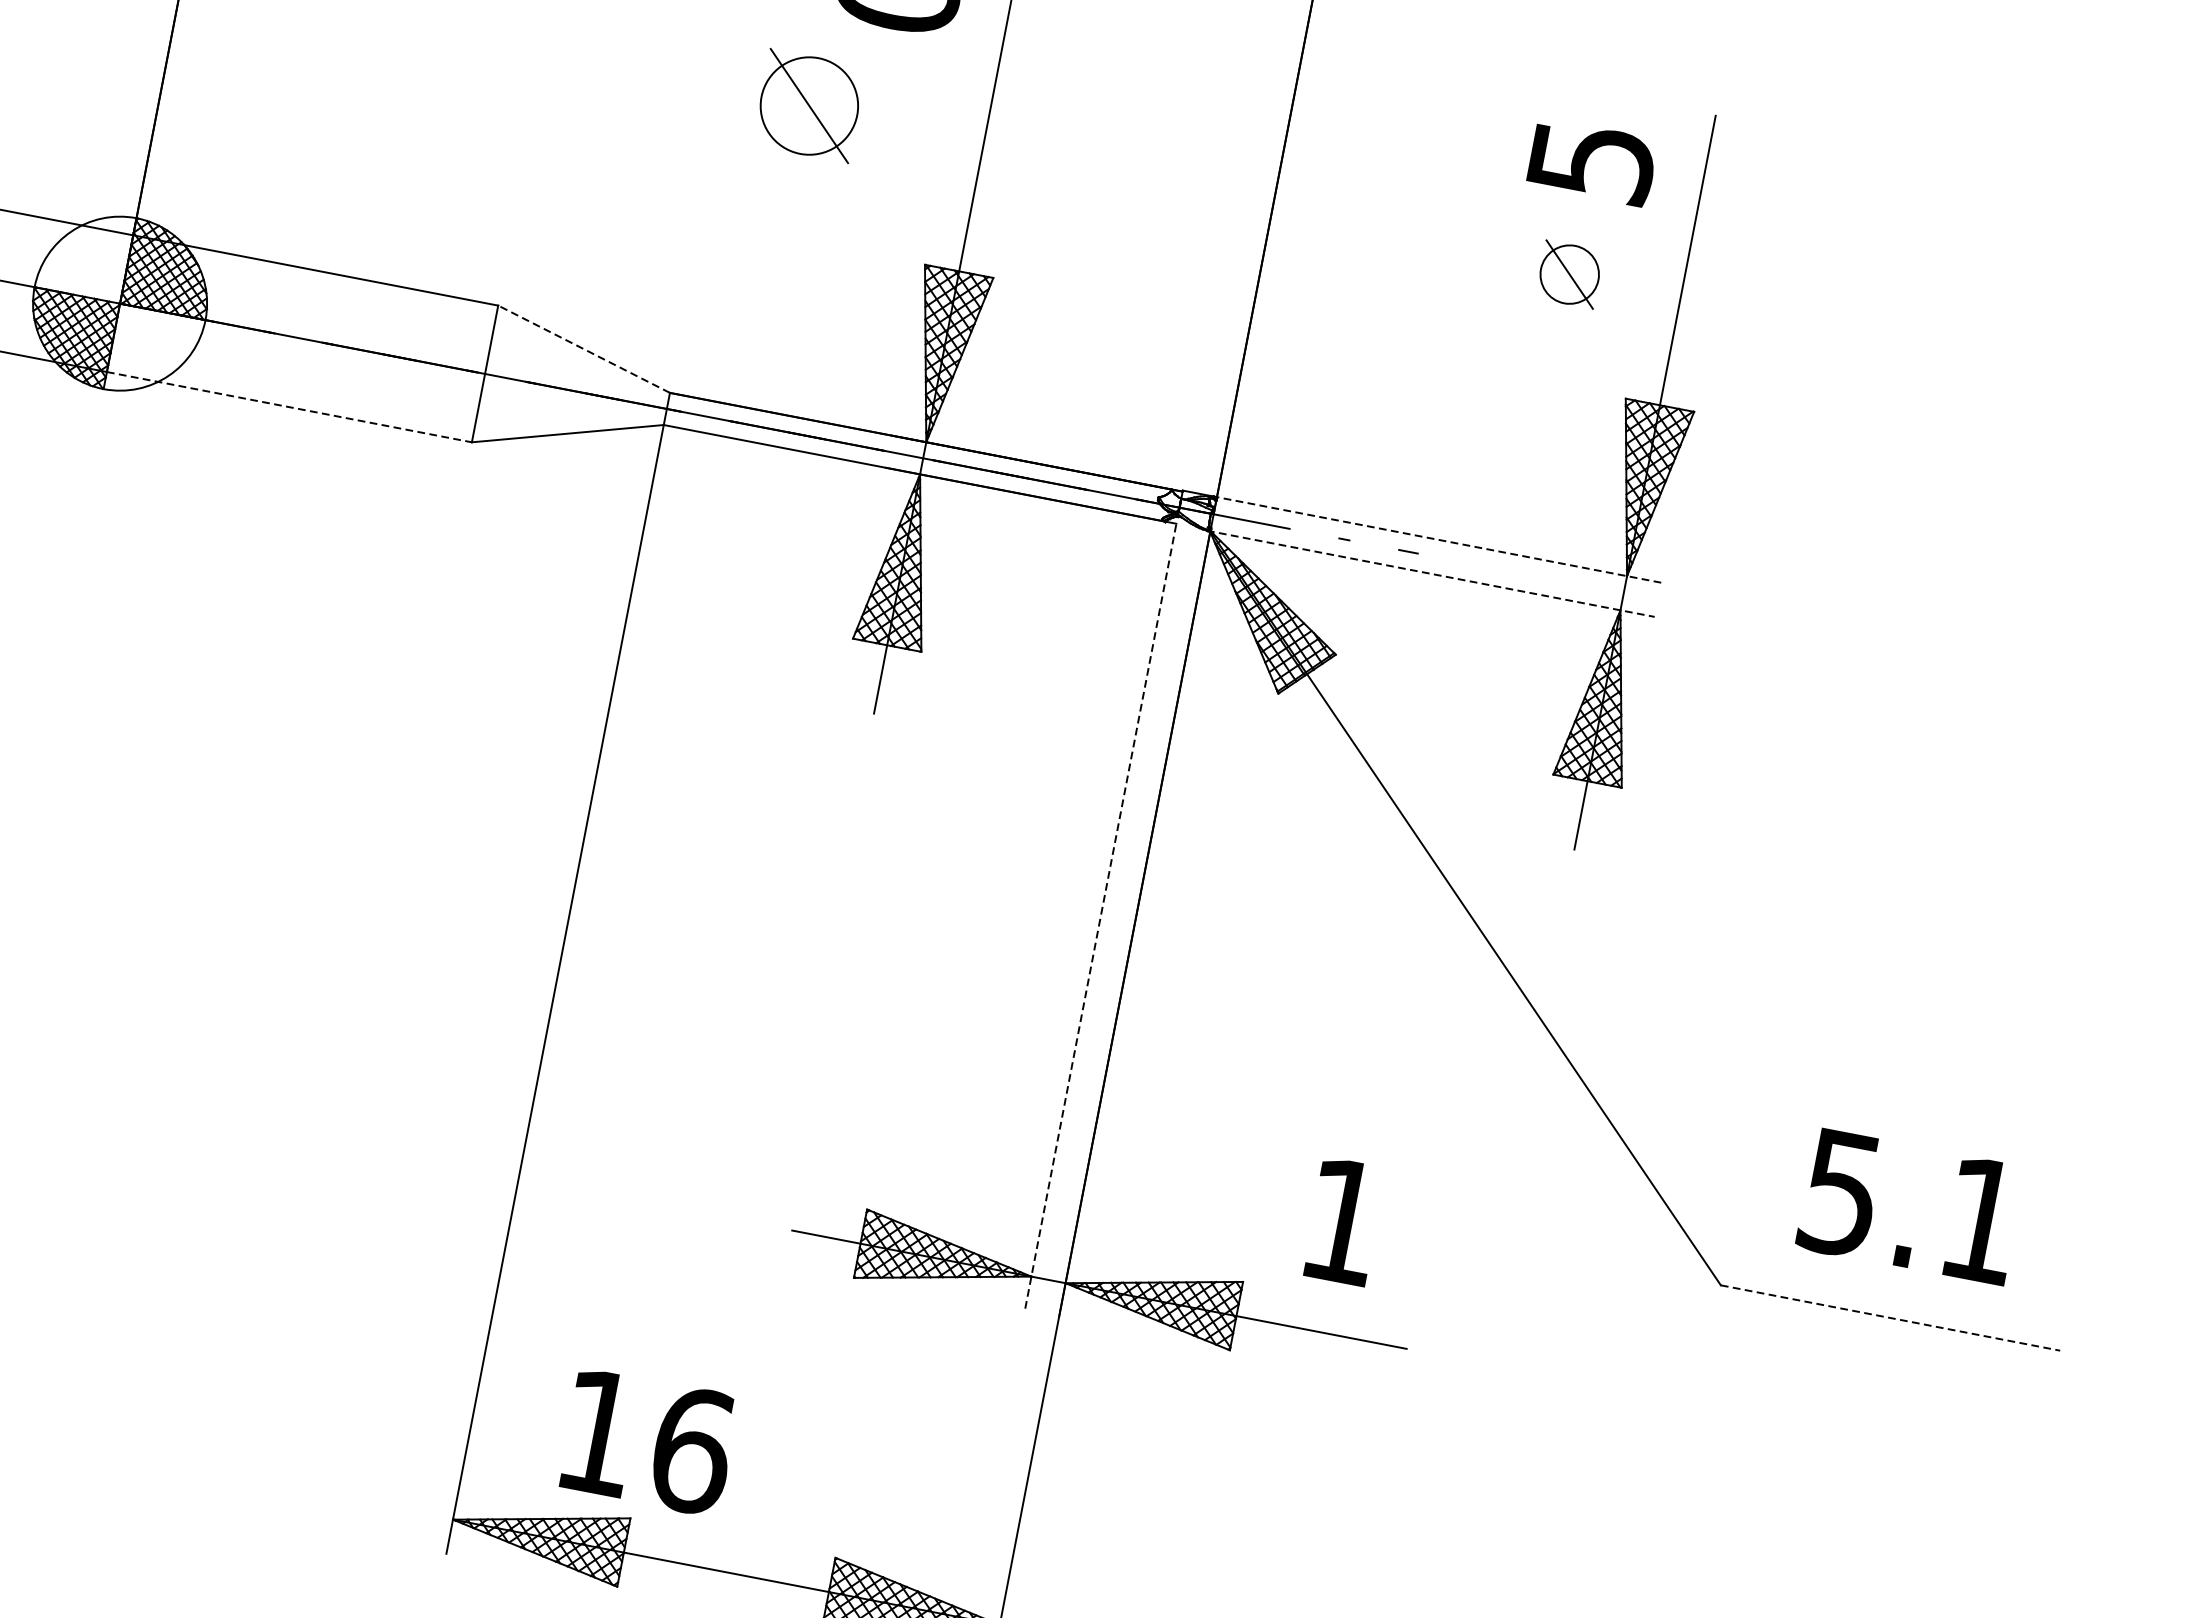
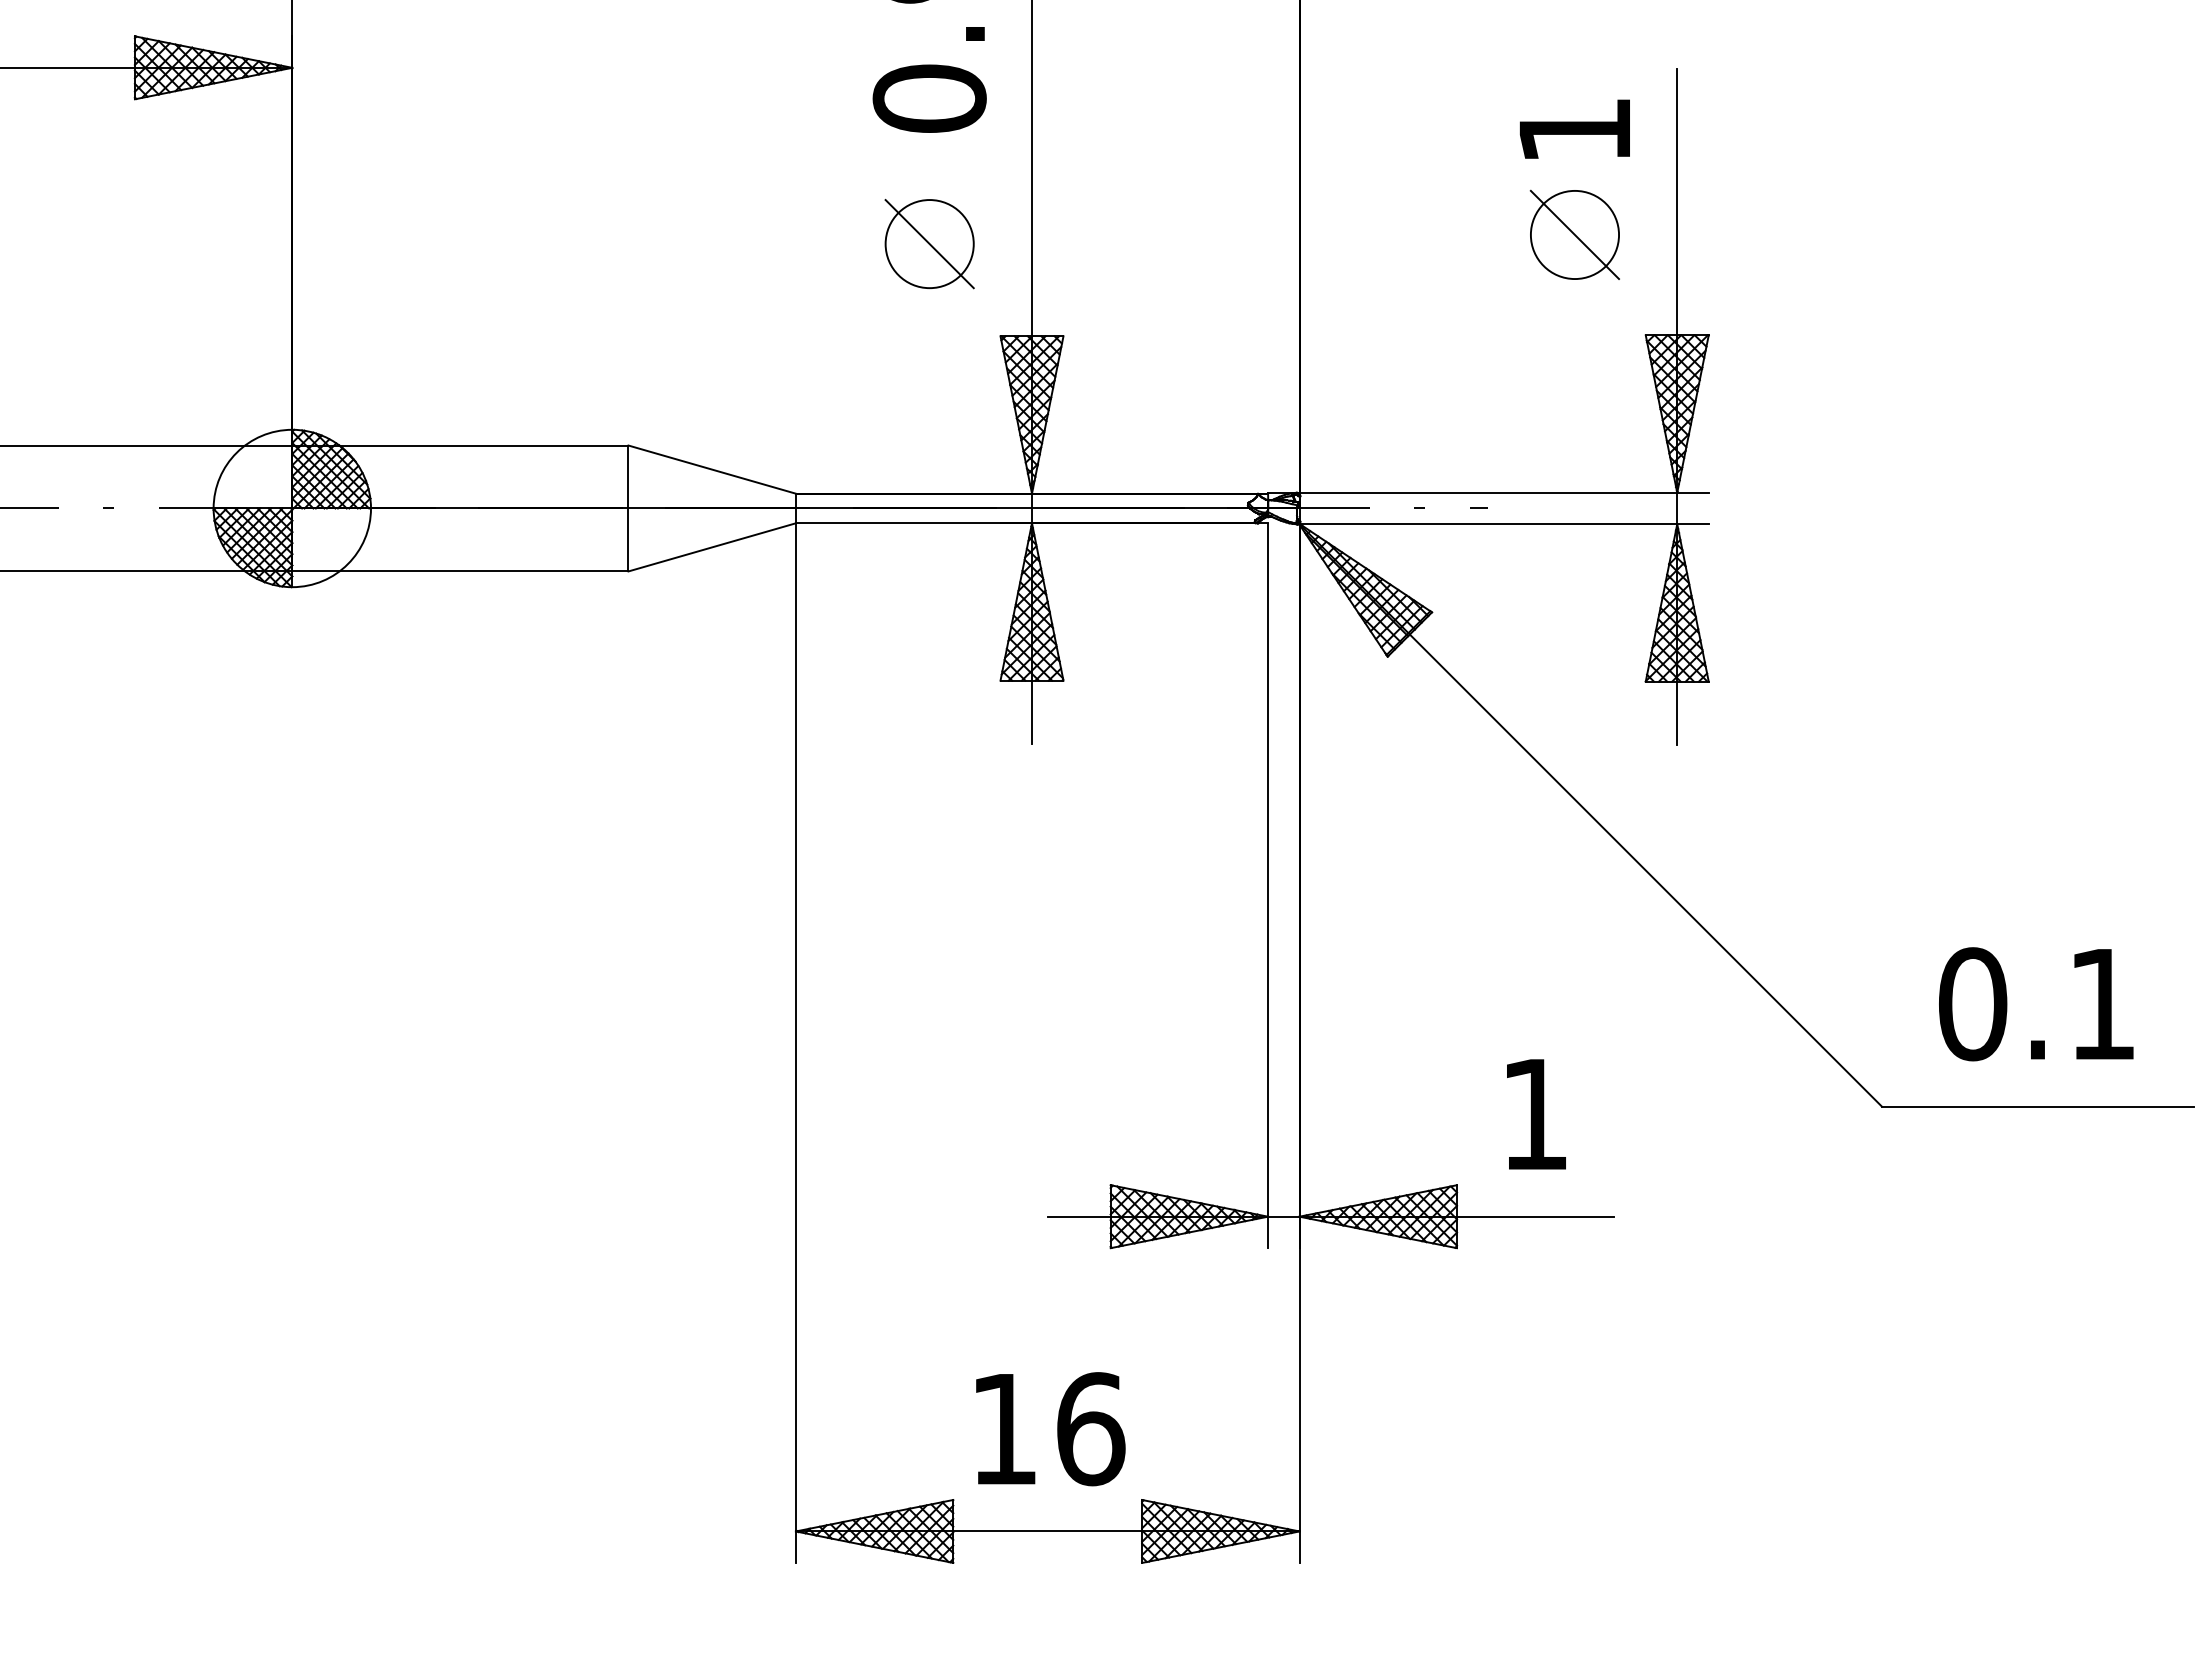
part: (809, 106) -> (929, 244), moved
text: (1592, 162) -> (1575, 131), 5 -> 1
part: (1569, 274) -> (1574, 234), size x1.67
line: (583, 348) -> (711, 469), dashed -> solid
line: (289, 407) -> (460, 571), dashed -> solid
line: (1437, 539) -> (1502, 492), dashed -> solid
line: (1431, 574) -> (1503, 524), dashed -> solid
line: (1100, 918) -> (1268, 886), dashed -> solid
text: (1841, 1193) -> (1973, 1004), 5.1 -> 0.1
line: (1890, 1318) -> (2038, 1106), dashed -> solid
text: (648, 1442) -> (1050, 1429), moved

